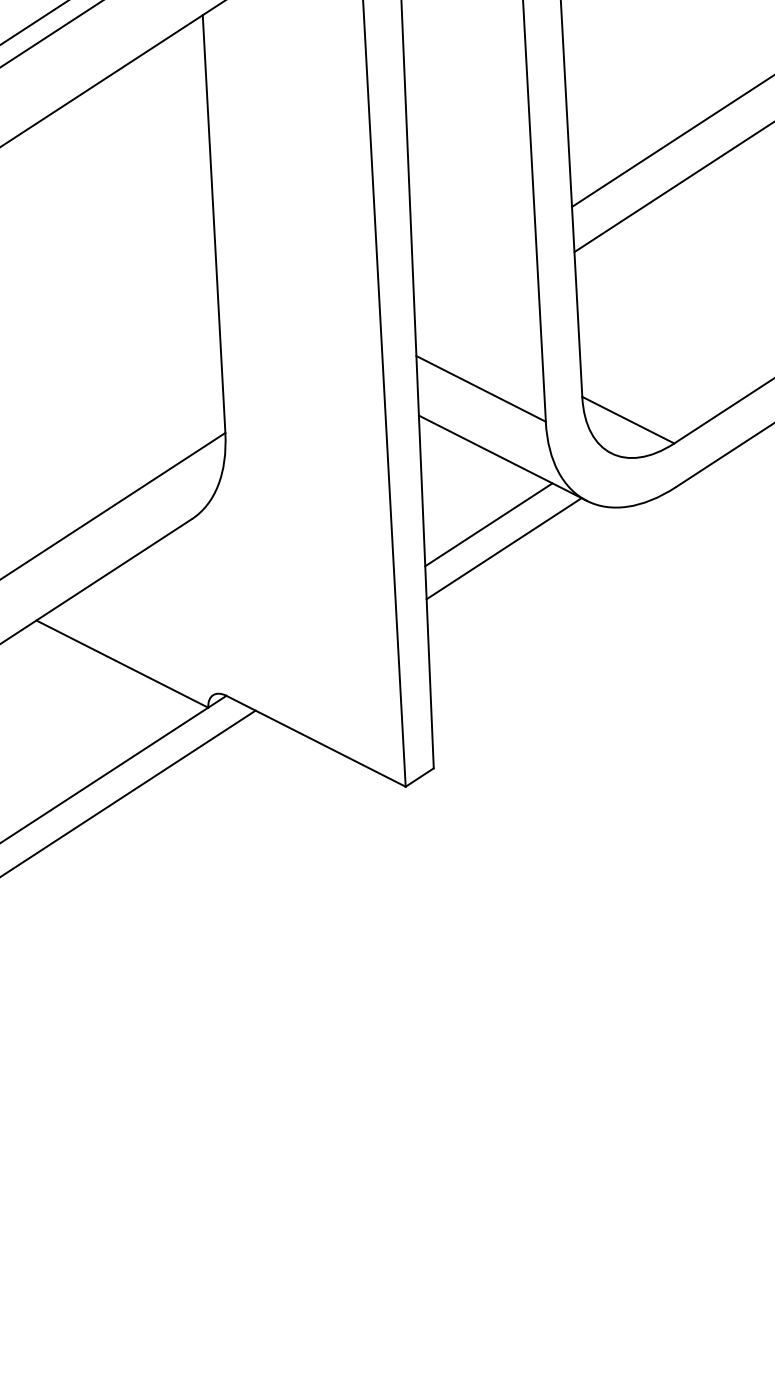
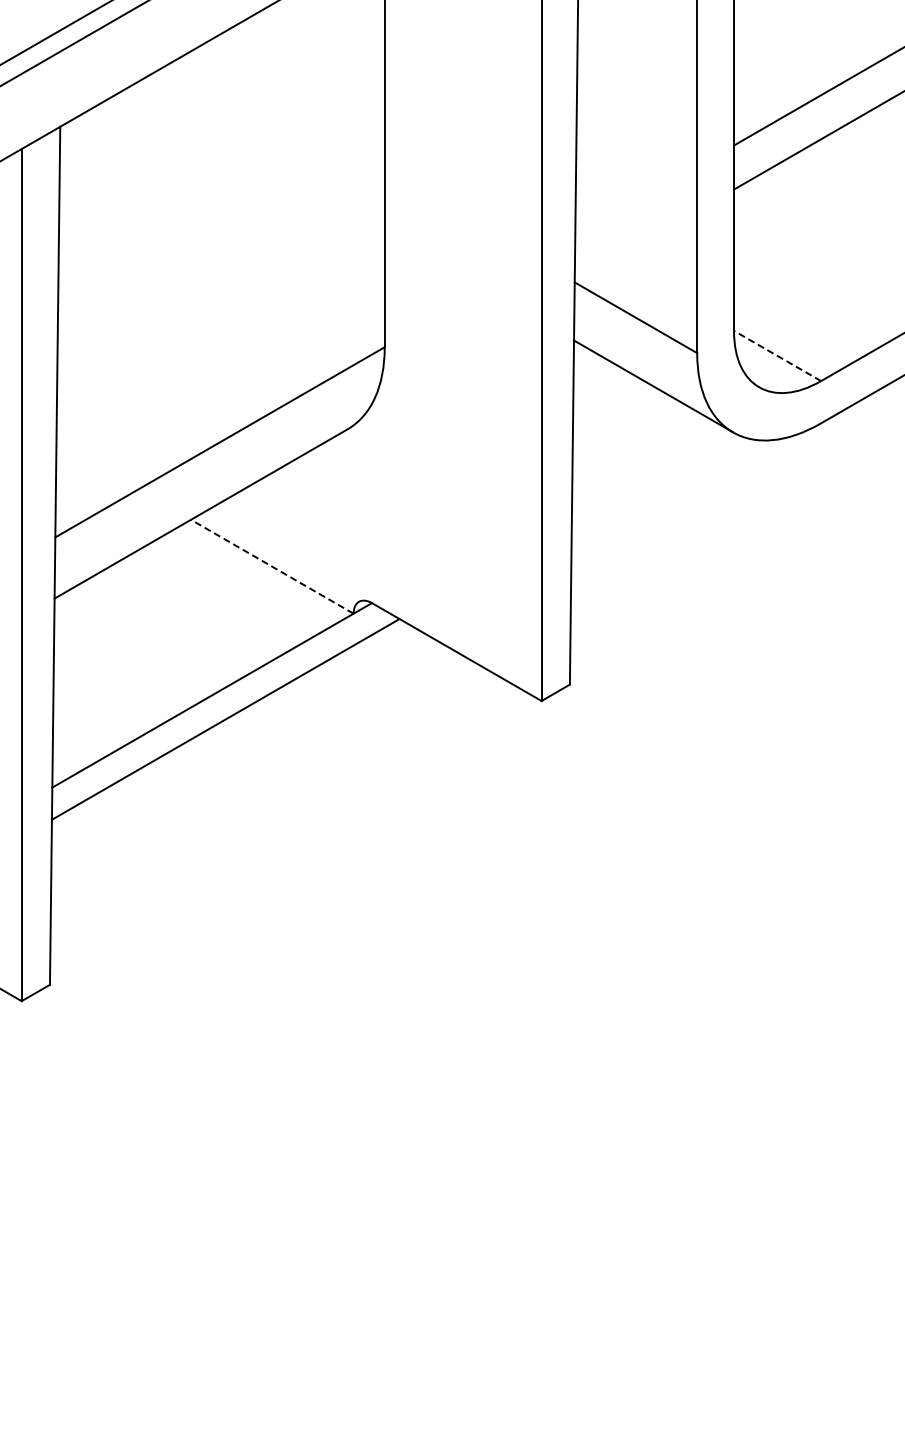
line: (628, 419) -> (777, 355), solid -> dashed
line: (489, 524) -> (636, 450), removed
line: (503, 548) -> (649, 474), removed
line: (122, 663) -> (272, 566), solid -> dashed

